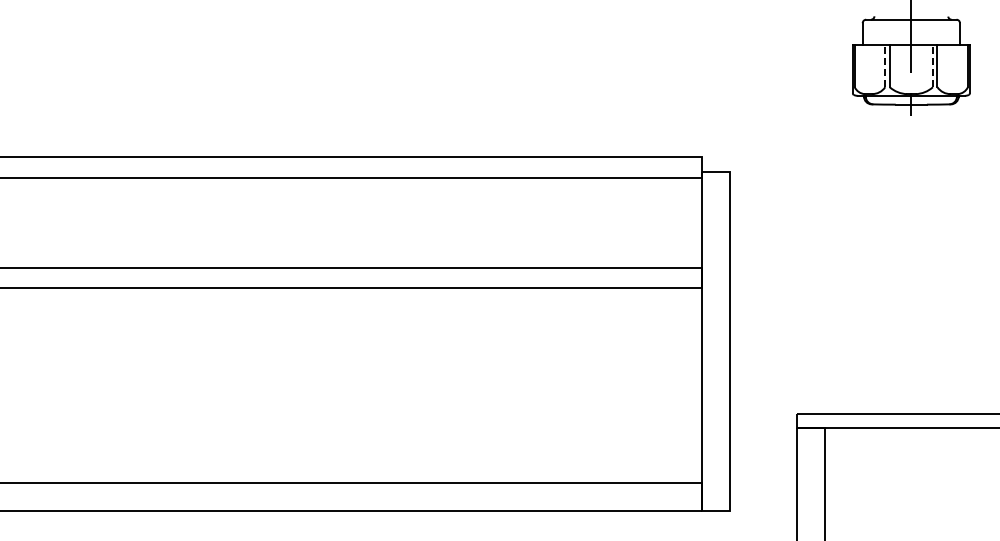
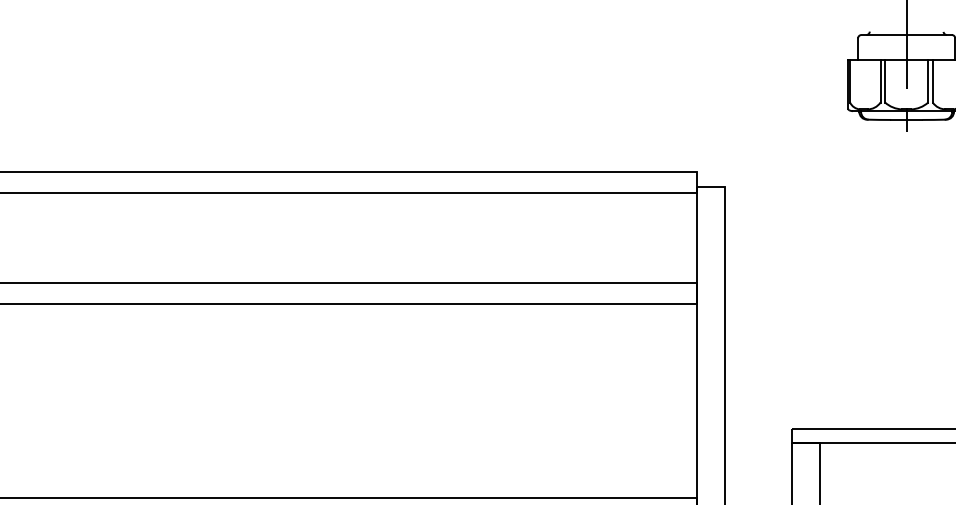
line: (885, 65) -> (880, 80), dashed -> solid
line: (932, 65) -> (927, 80), dashed -> solid

